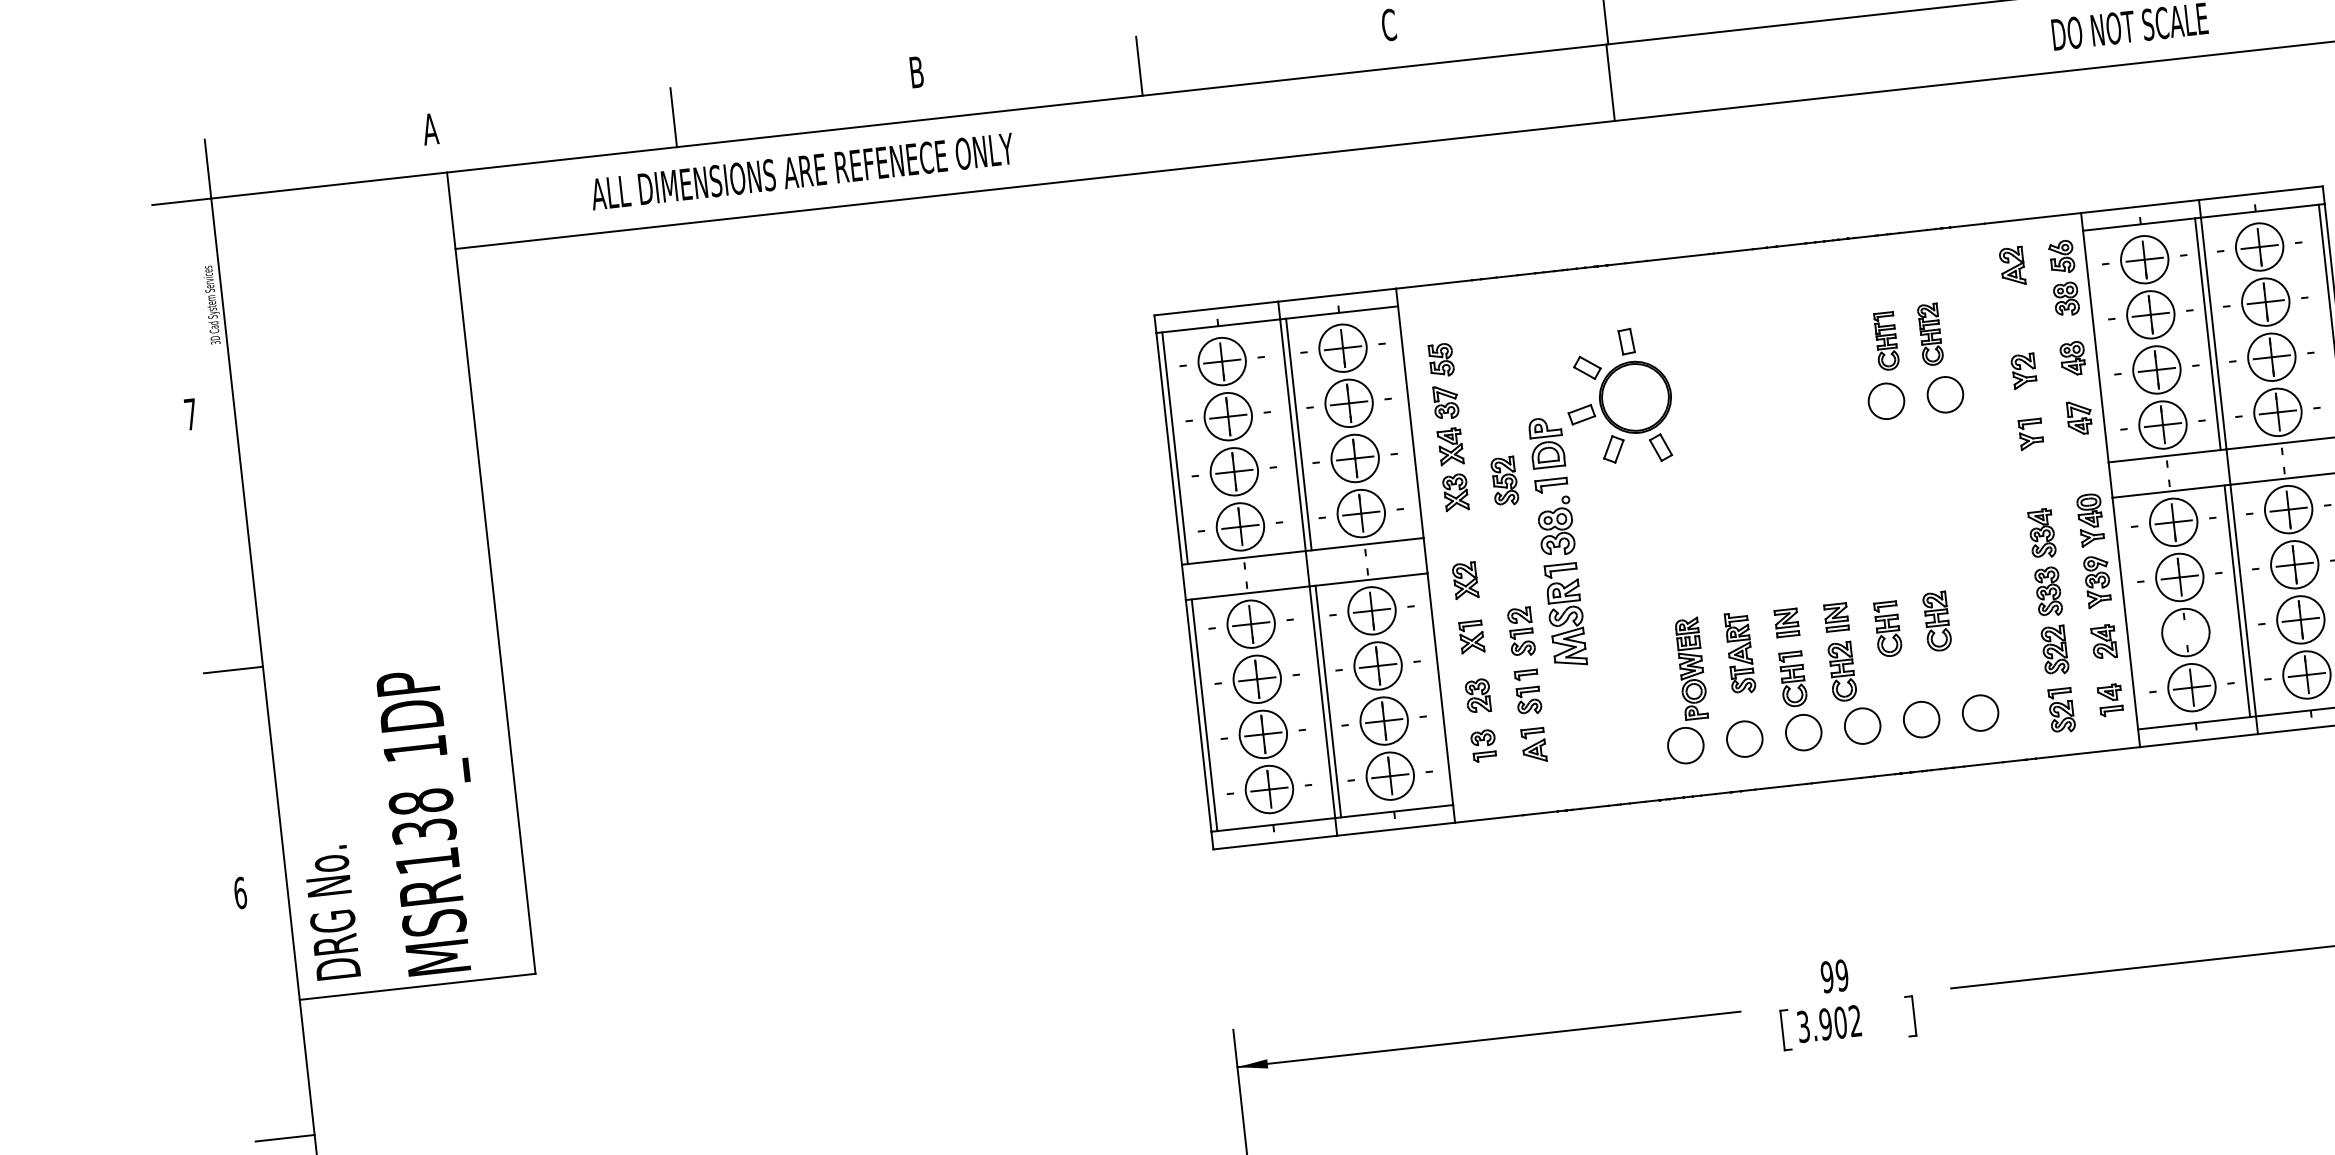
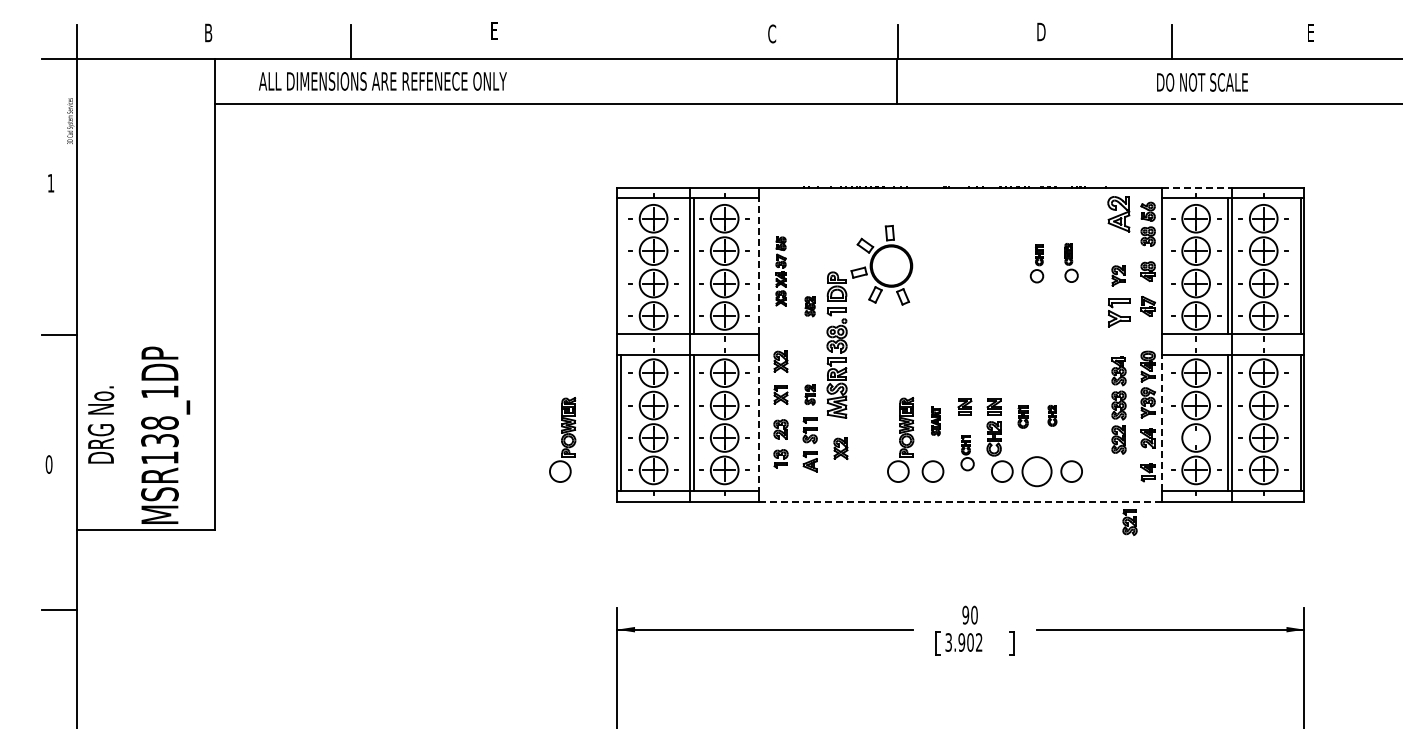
line: (1139, 65) -> (624, 41), removed
text: (916, 71) -> (494, 30), B -> E
text: (430, 128) -> (208, 32), A -> B
text: (801, 171) -> (382, 81), moved
line: (2139, 206) -> (1196, 187), solid -> dashed
part: (2011, 267) -> (1118, 214), size x1.6
part: (1940, 357) -> (1071, 262), size x0.6
part: (1881, 365) -> (1036, 263), size x0.6
text: (189, 414) -> (50, 183), 7 -> 1
line: (1411, 421) -> (759, 265), solid -> dashed
part: (1447, 427) -> (780, 271), size x0.7
part: (2030, 433) -> (1118, 312), size x1.6
line: (1174, 447) -> (620, 265), removed
part: (1503, 481) -> (809, 306), size x0.7
line: (2125, 612) -> (1162, 422), solid -> dashed
part: (1937, 621) -> (1052, 415), size x0.6
part: (1886, 628) -> (1022, 416), size x0.7
part: (1520, 631) -> (809, 394), size x0.7
part: (1739, 653) -> (935, 421), size x0.6
line: (1440, 689) -> (759, 423), solid -> dashed
part: (1799, 700) -> (967, 452), size x0.6
part: (2060, 710) -> (1129, 522), moved
part: (1583, 717) -> (840, 448), added
circle: (1920, 719) -> (1036, 471), size x1.4
part: (1108, 754) -> (562, 439), added
line: (1798, 784) -> (961, 501), solid -> dashed
text: (239, 893) -> (48, 464), 6 -> 0
text: (330, 912) -> (100, 424), moved
text: (1842, 976) -> (974, 615), 99 -> 90

